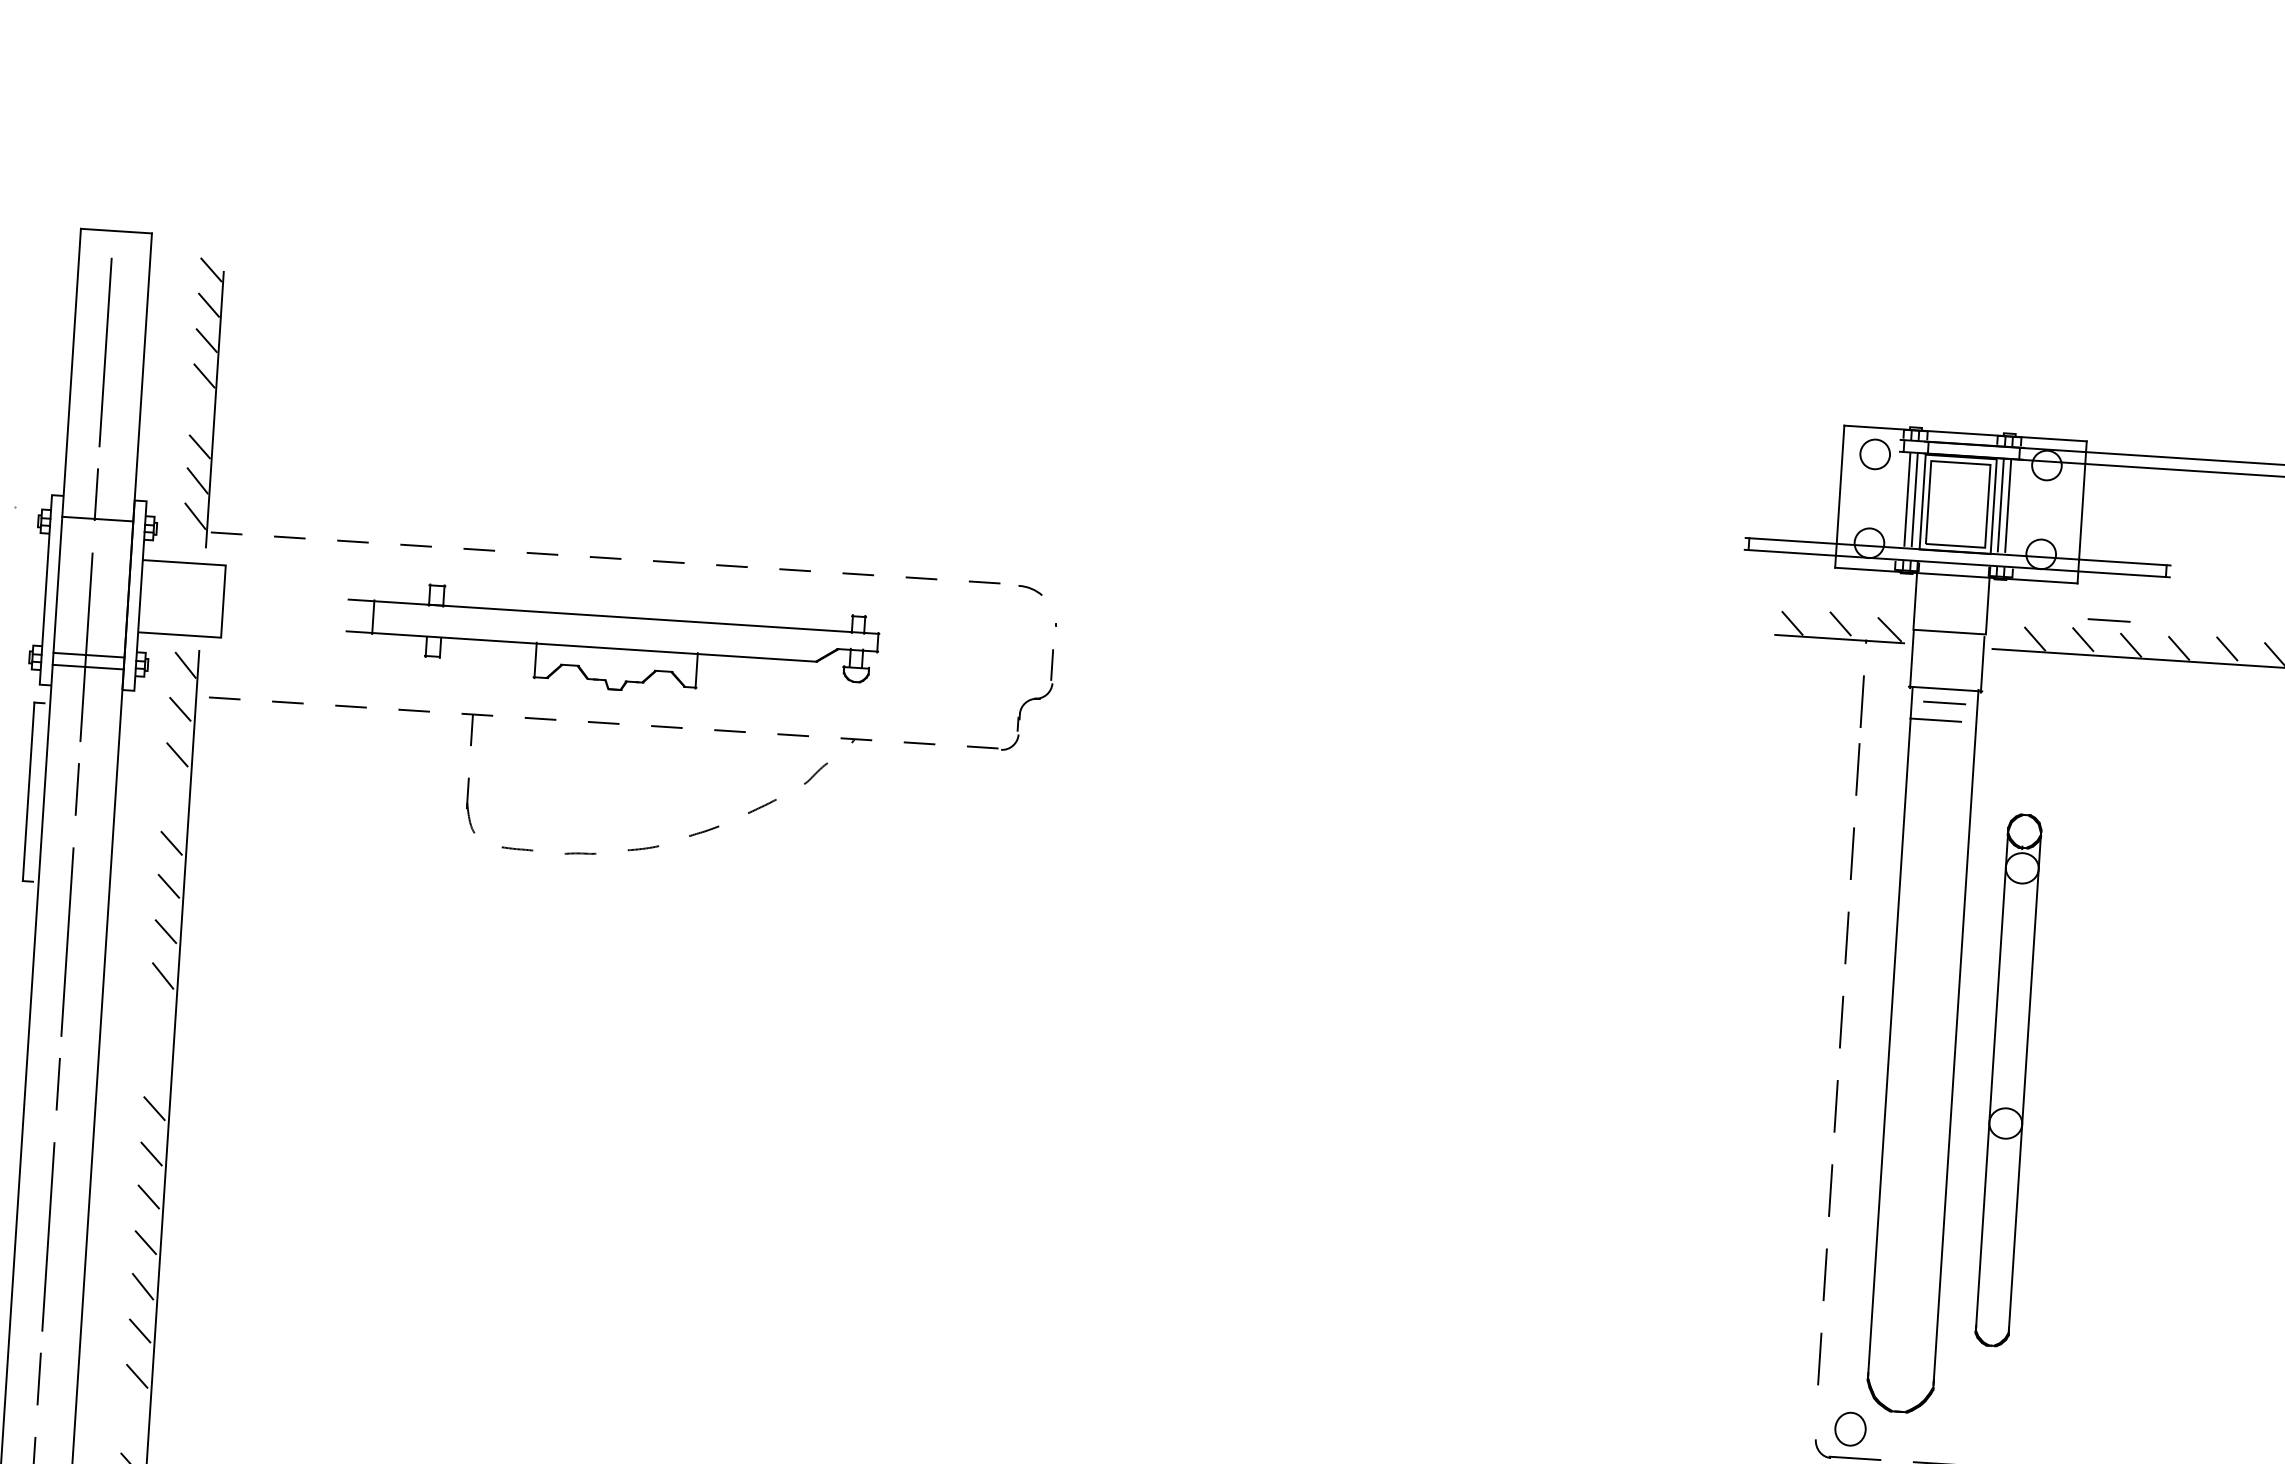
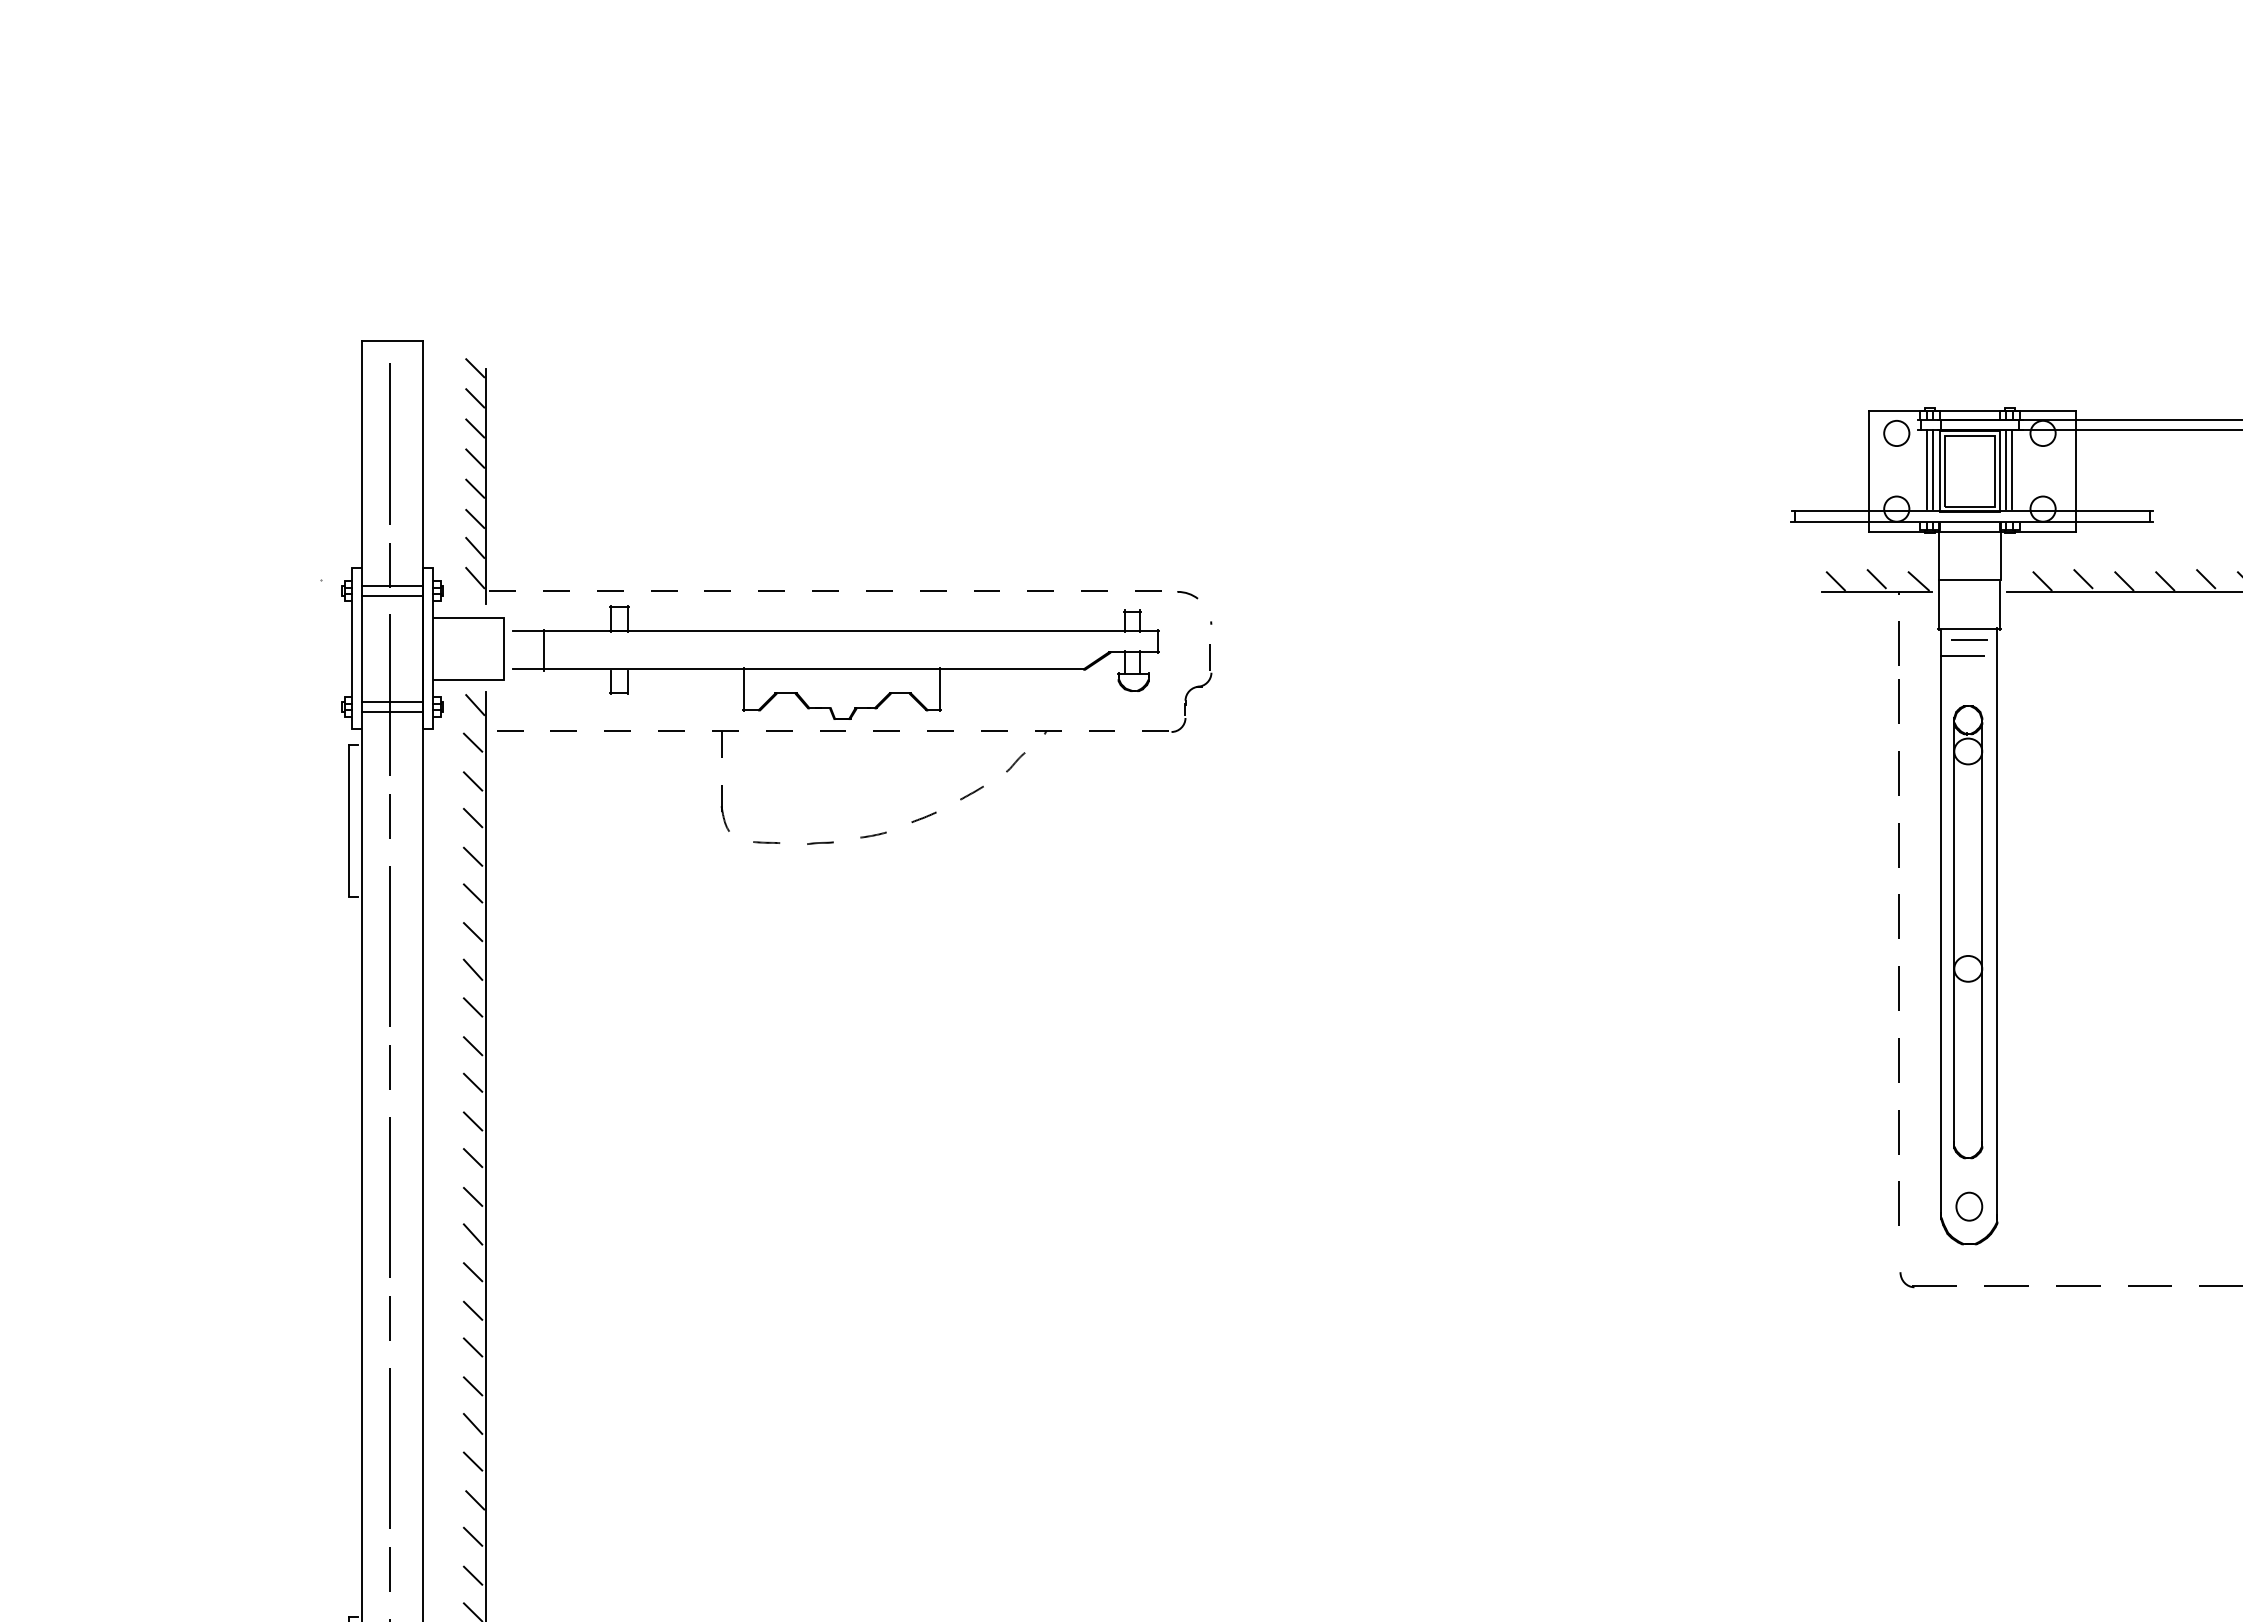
line: (201, 411) -> (474, 488), added
line: (96, 531) -> (392, 596), added
line: (2109, 619) -> (2104, 560), removed
part: (611, 642) -> (835, 662), size x1.43
line: (174, 797) -> (472, 817), added
line: (159, 1020) -> (472, 1007), added
line: (156, 1064) -> (472, 1045), added
part: (2008, 1080) -> (1968, 932), moved
line: (133, 1419) -> (472, 1347), added
part: (1850, 1429) -> (1969, 1206), moved

